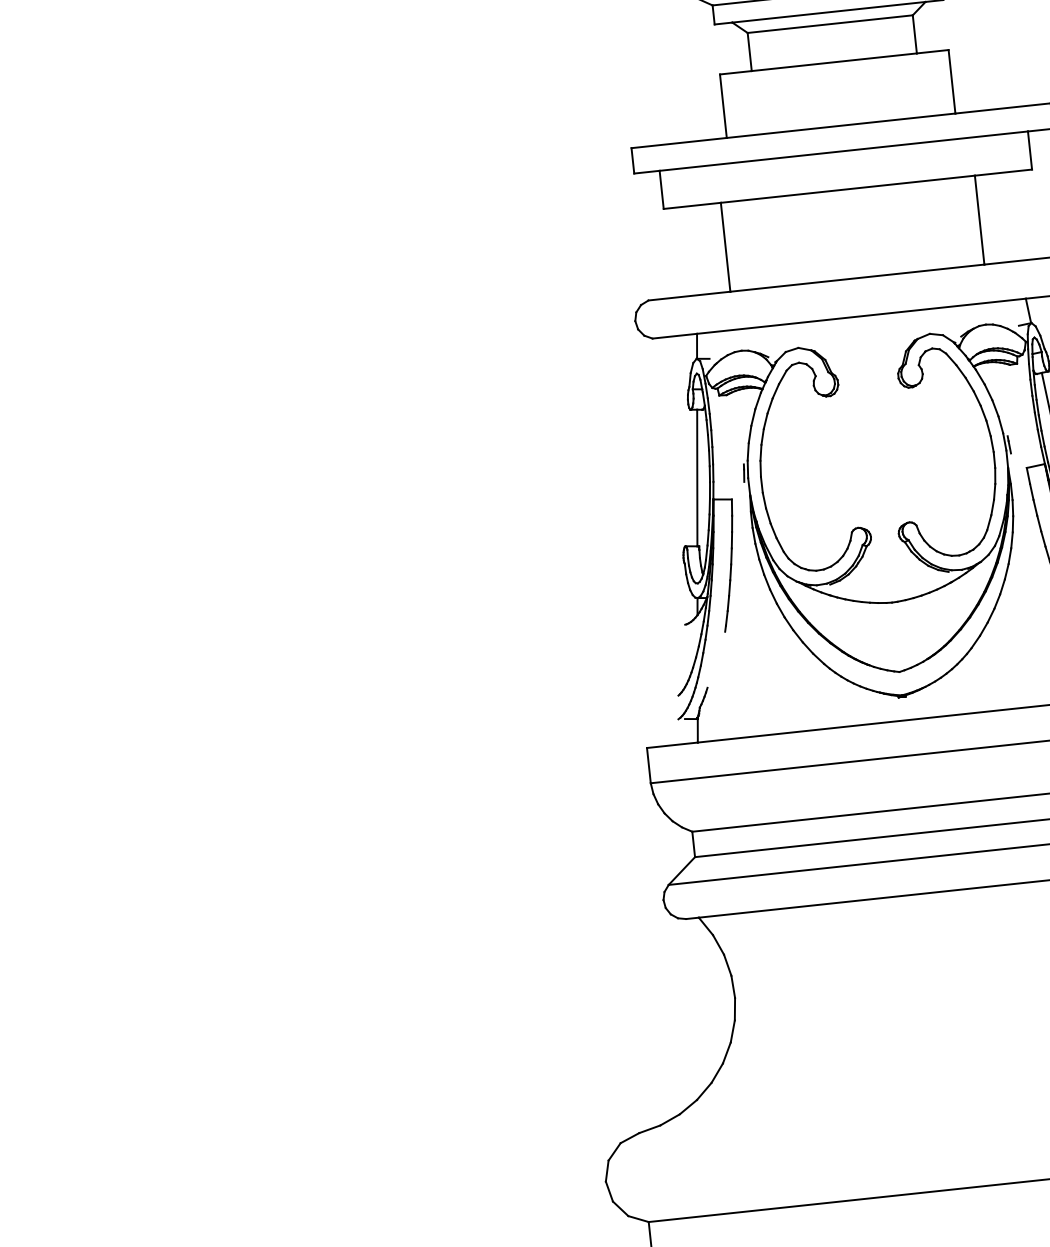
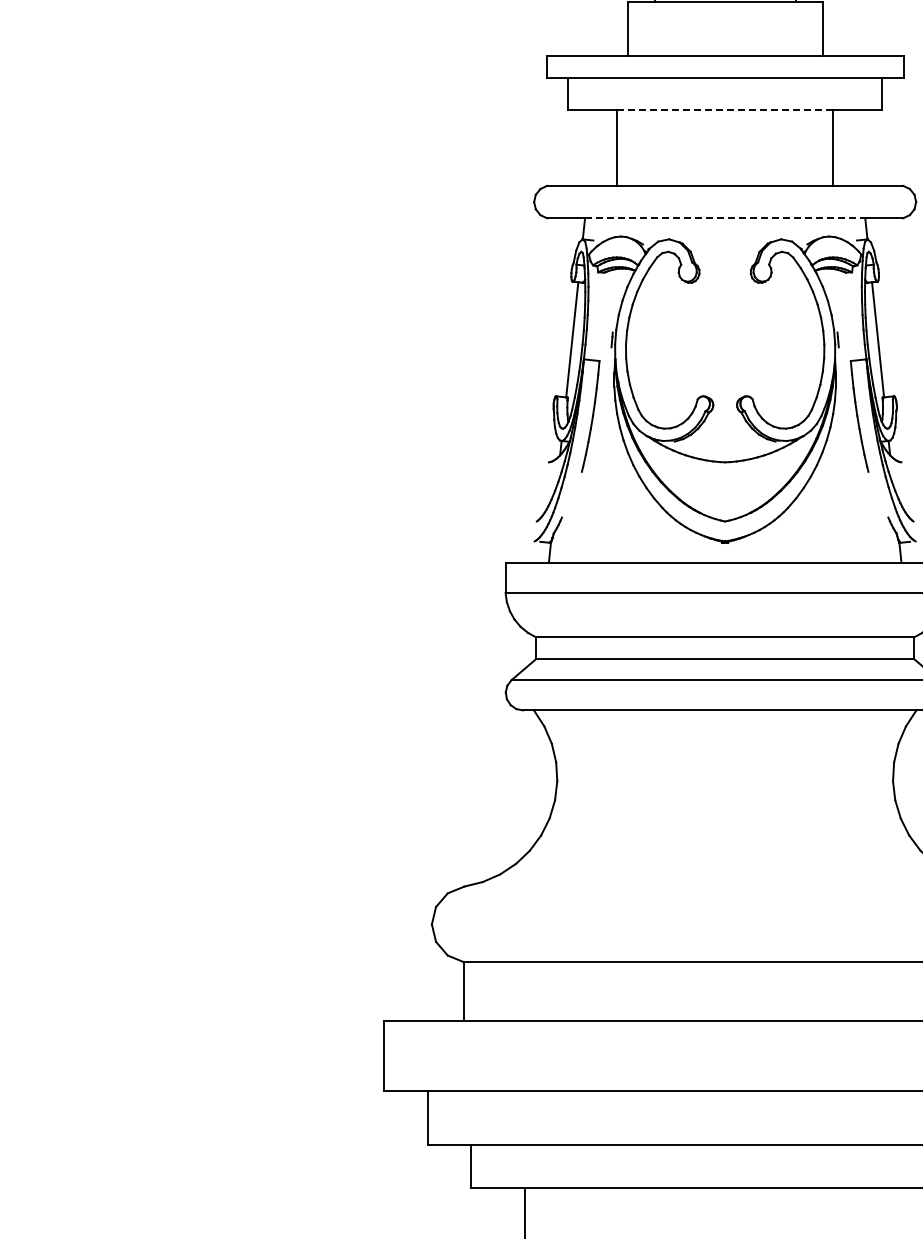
line: (848, 189) -> (725, 110), solid -> dashed
line: (861, 316) -> (725, 218), solid -> dashed

